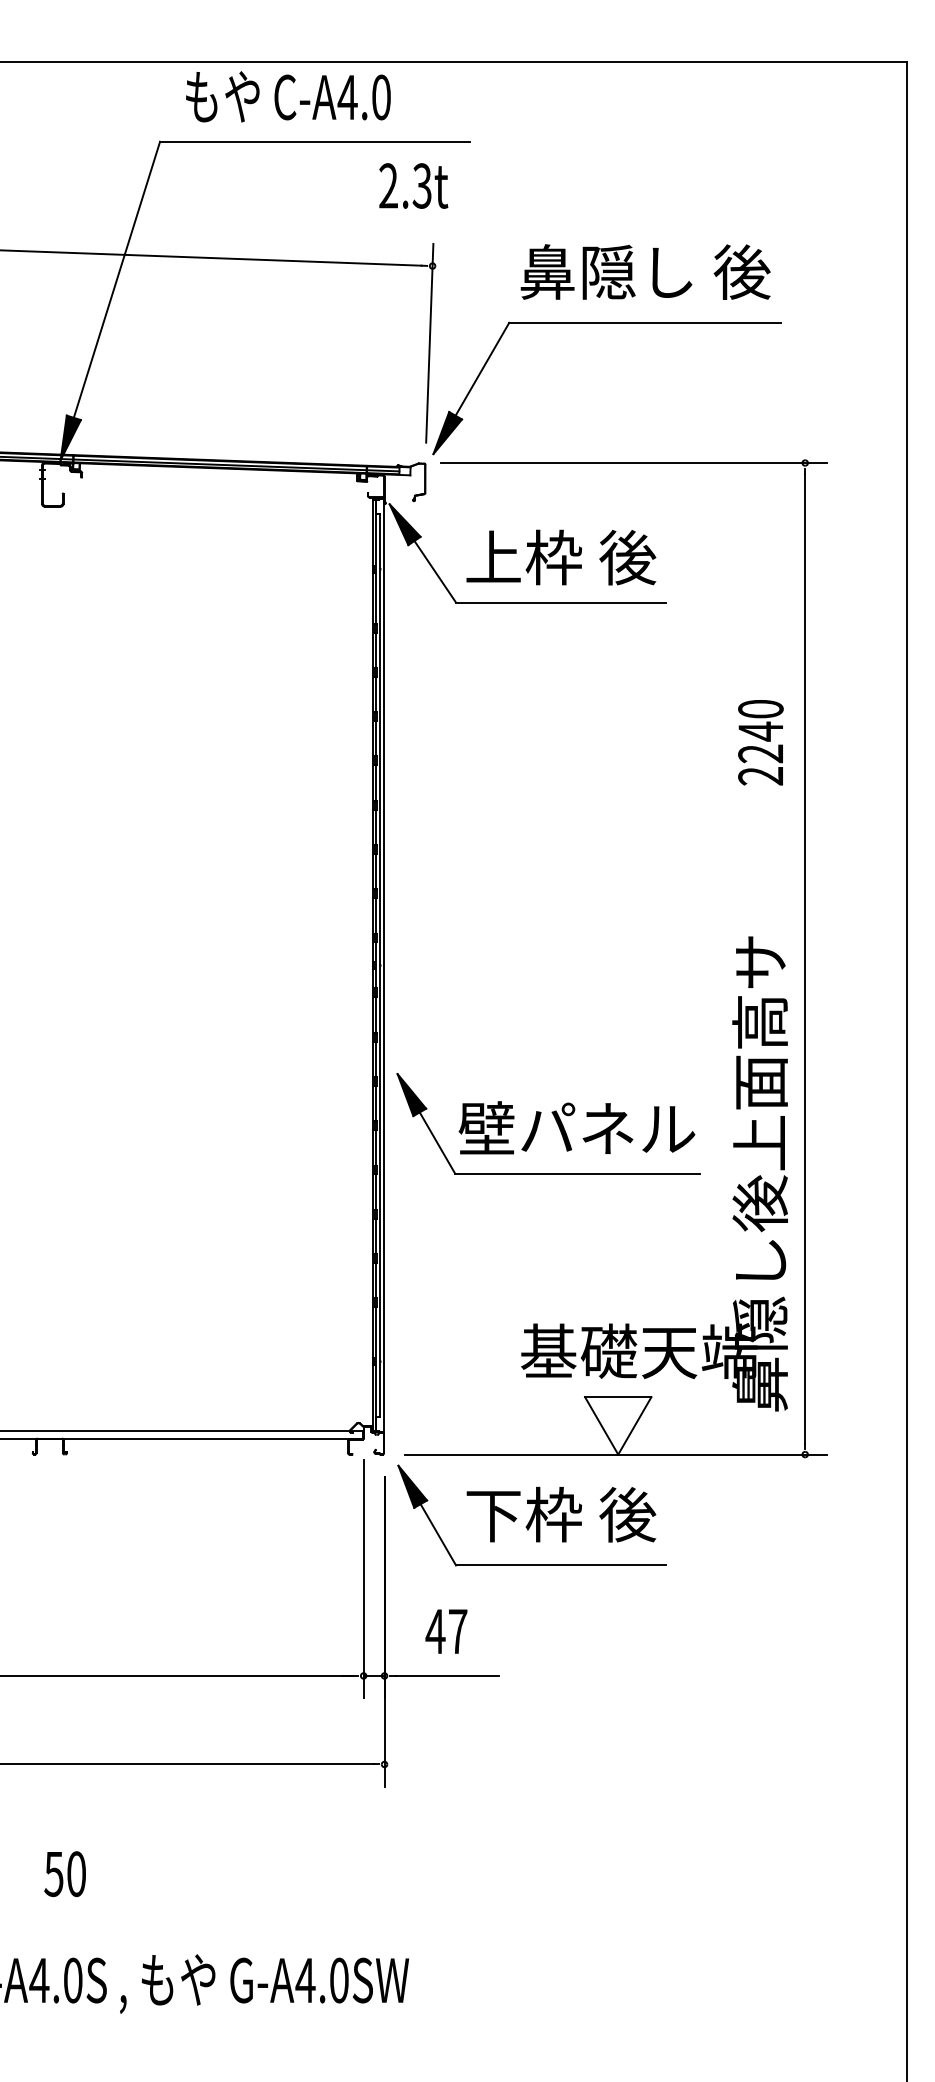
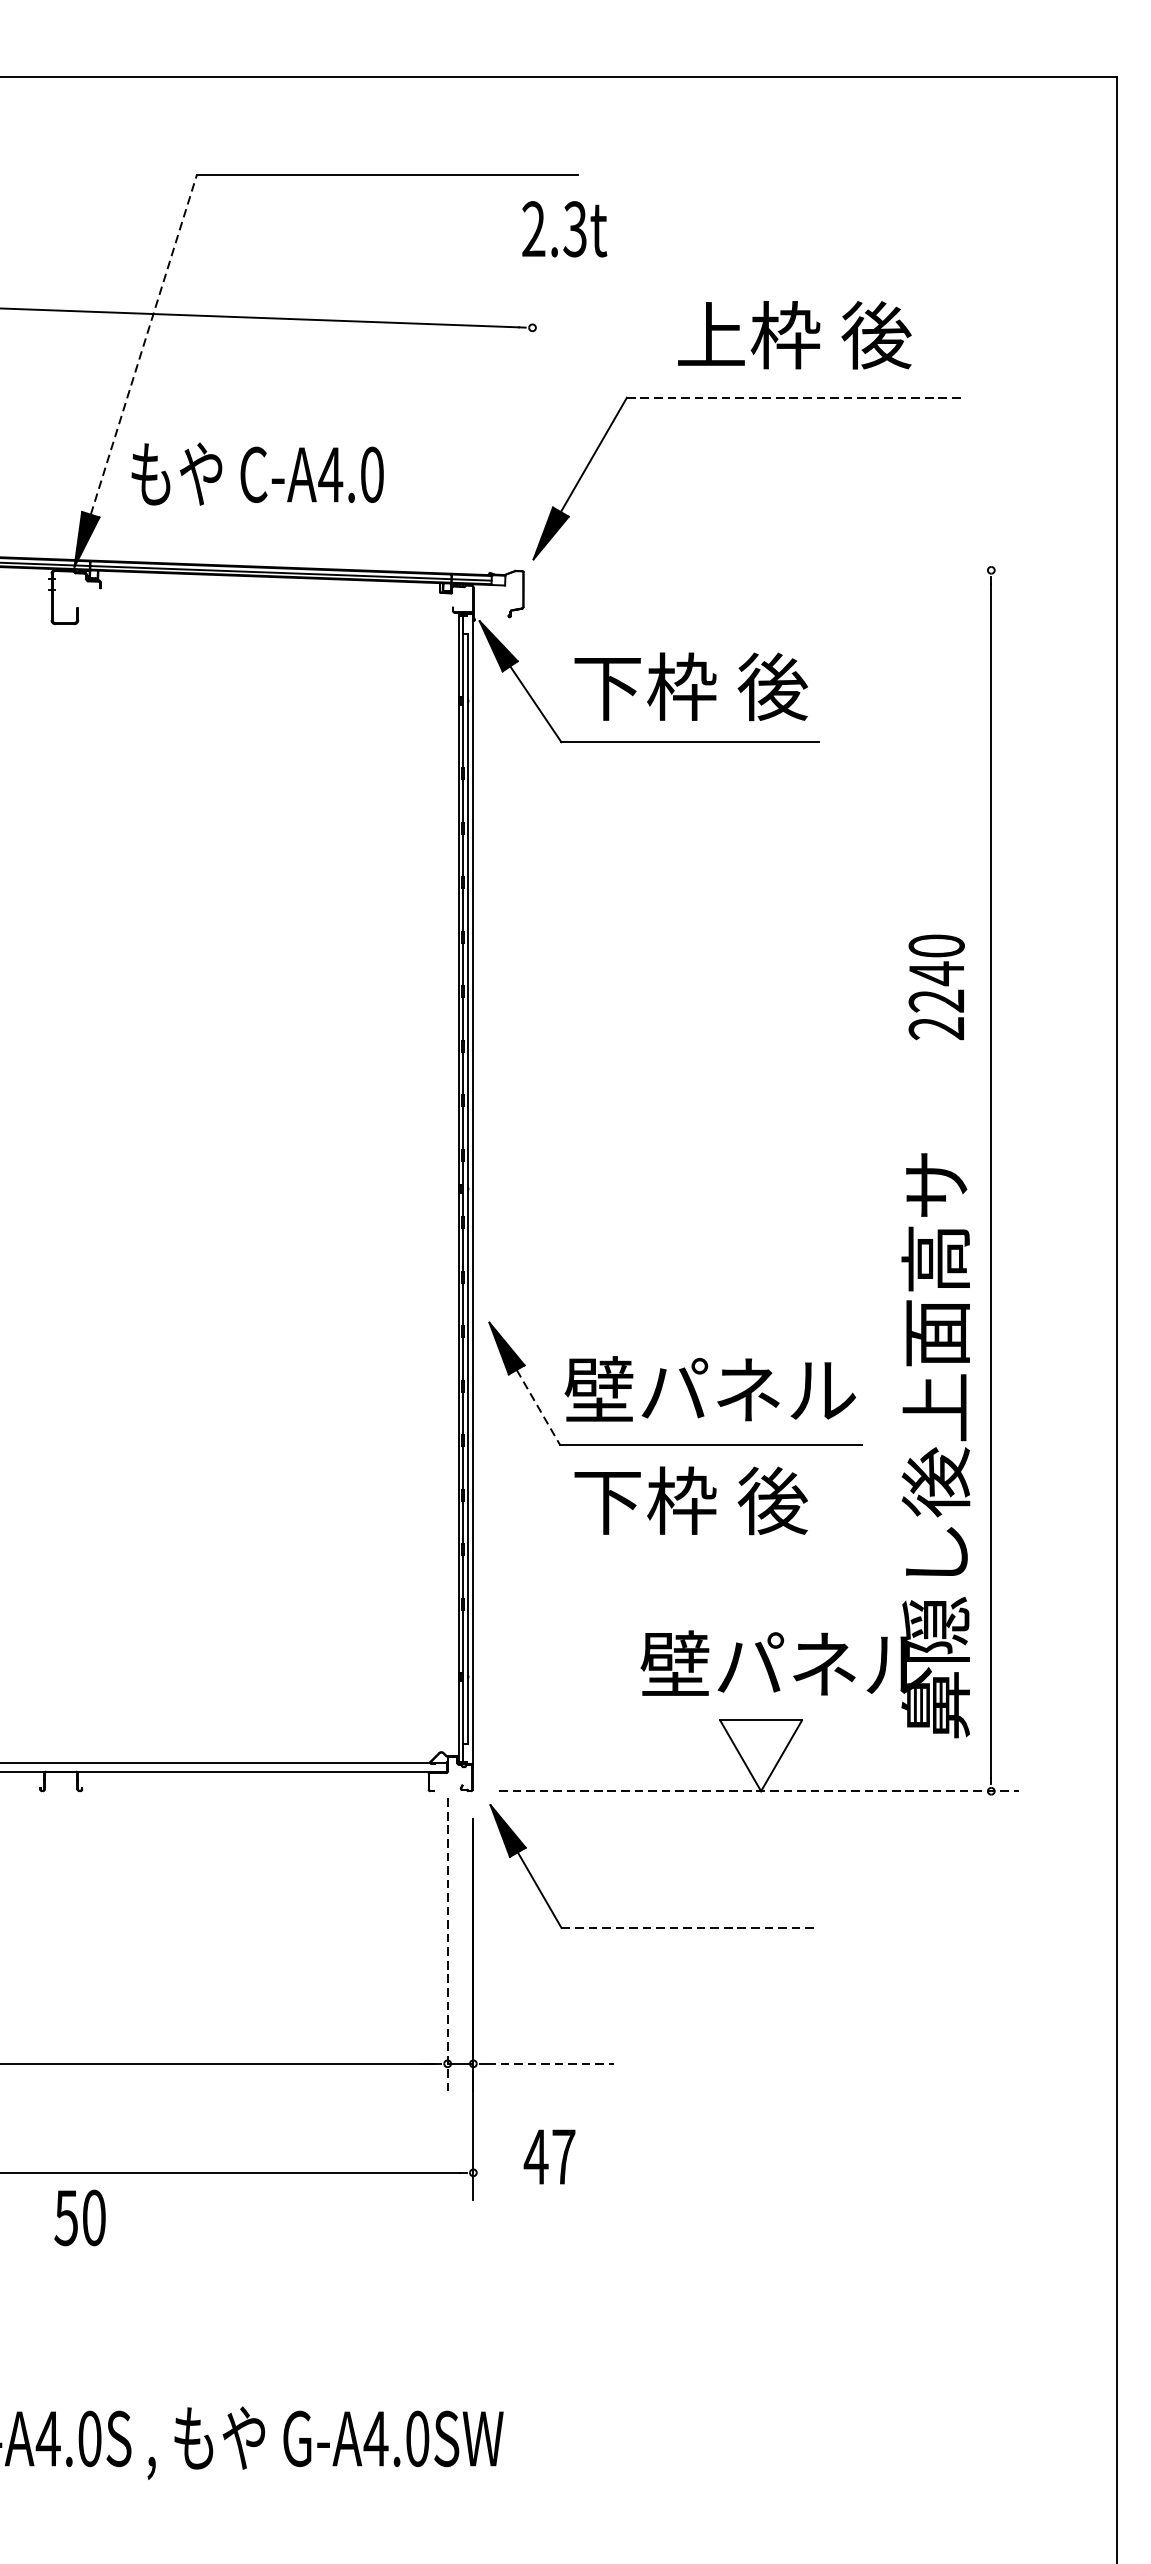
text: (288, 96) -> (257, 473), moved
text: (413, 185) -> (564, 228), moved
text: (645, 271) -> (794, 334), 鼻隠し 後 -> 上枠 後
line: (116, 279) -> (143, 344), solid -> dashed
line: (645, 322) -> (794, 397), solid -> dashed
line: (429, 343) -> (528, 423), removed
line: (633, 463) -> (779, 570), removed
text: (493, 557) -> (607, 686), 上枠 後 -> 下枠 後
text: (760, 742) -> (936, 987), moved
line: (437, 1143) -> (538, 1408), solid -> dashed
text: (638, 1351) -> (786, 1664), 基礎天端 -> 壁パネル
line: (616, 1454) -> (758, 1791), solid -> dashed
text: (561, 1514) -> (691, 1500), moved
line: (560, 1565) -> (690, 1927), solid -> dashed
line: (363, 1579) -> (447, 1945), solid -> dashed
text: (446, 1631) -> (549, 2156), moved
line: (447, 1675) -> (550, 2063), solid -> dashed
text: (64, 1874) -> (79, 2218), moved

